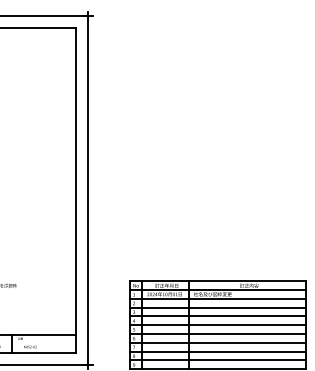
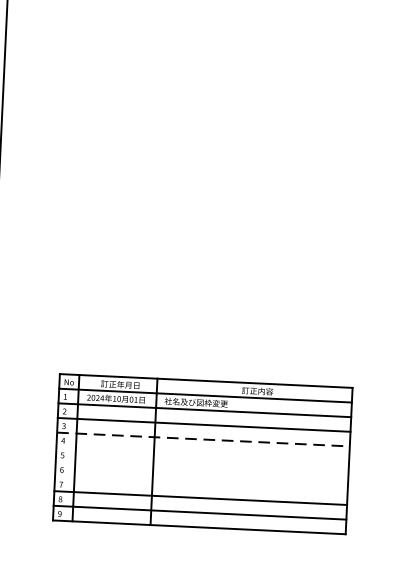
line: (218, 316) -> (204, 439), solid -> dashed
line: (218, 325) -> (203, 454), removed
line: (218, 333) -> (202, 468), removed
line: (218, 342) -> (202, 483), removed

